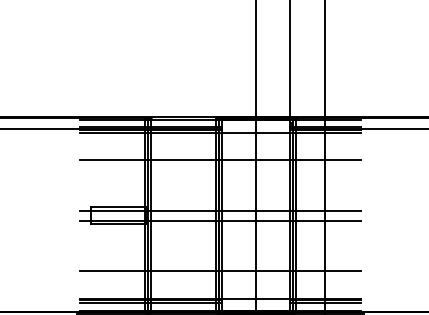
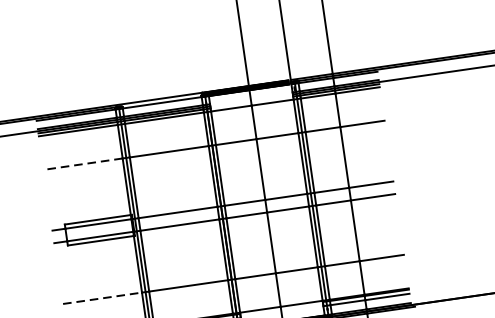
line: (112, 160) -> (82, 164), solid -> dashed
line: (112, 271) -> (102, 298), solid -> dashed

